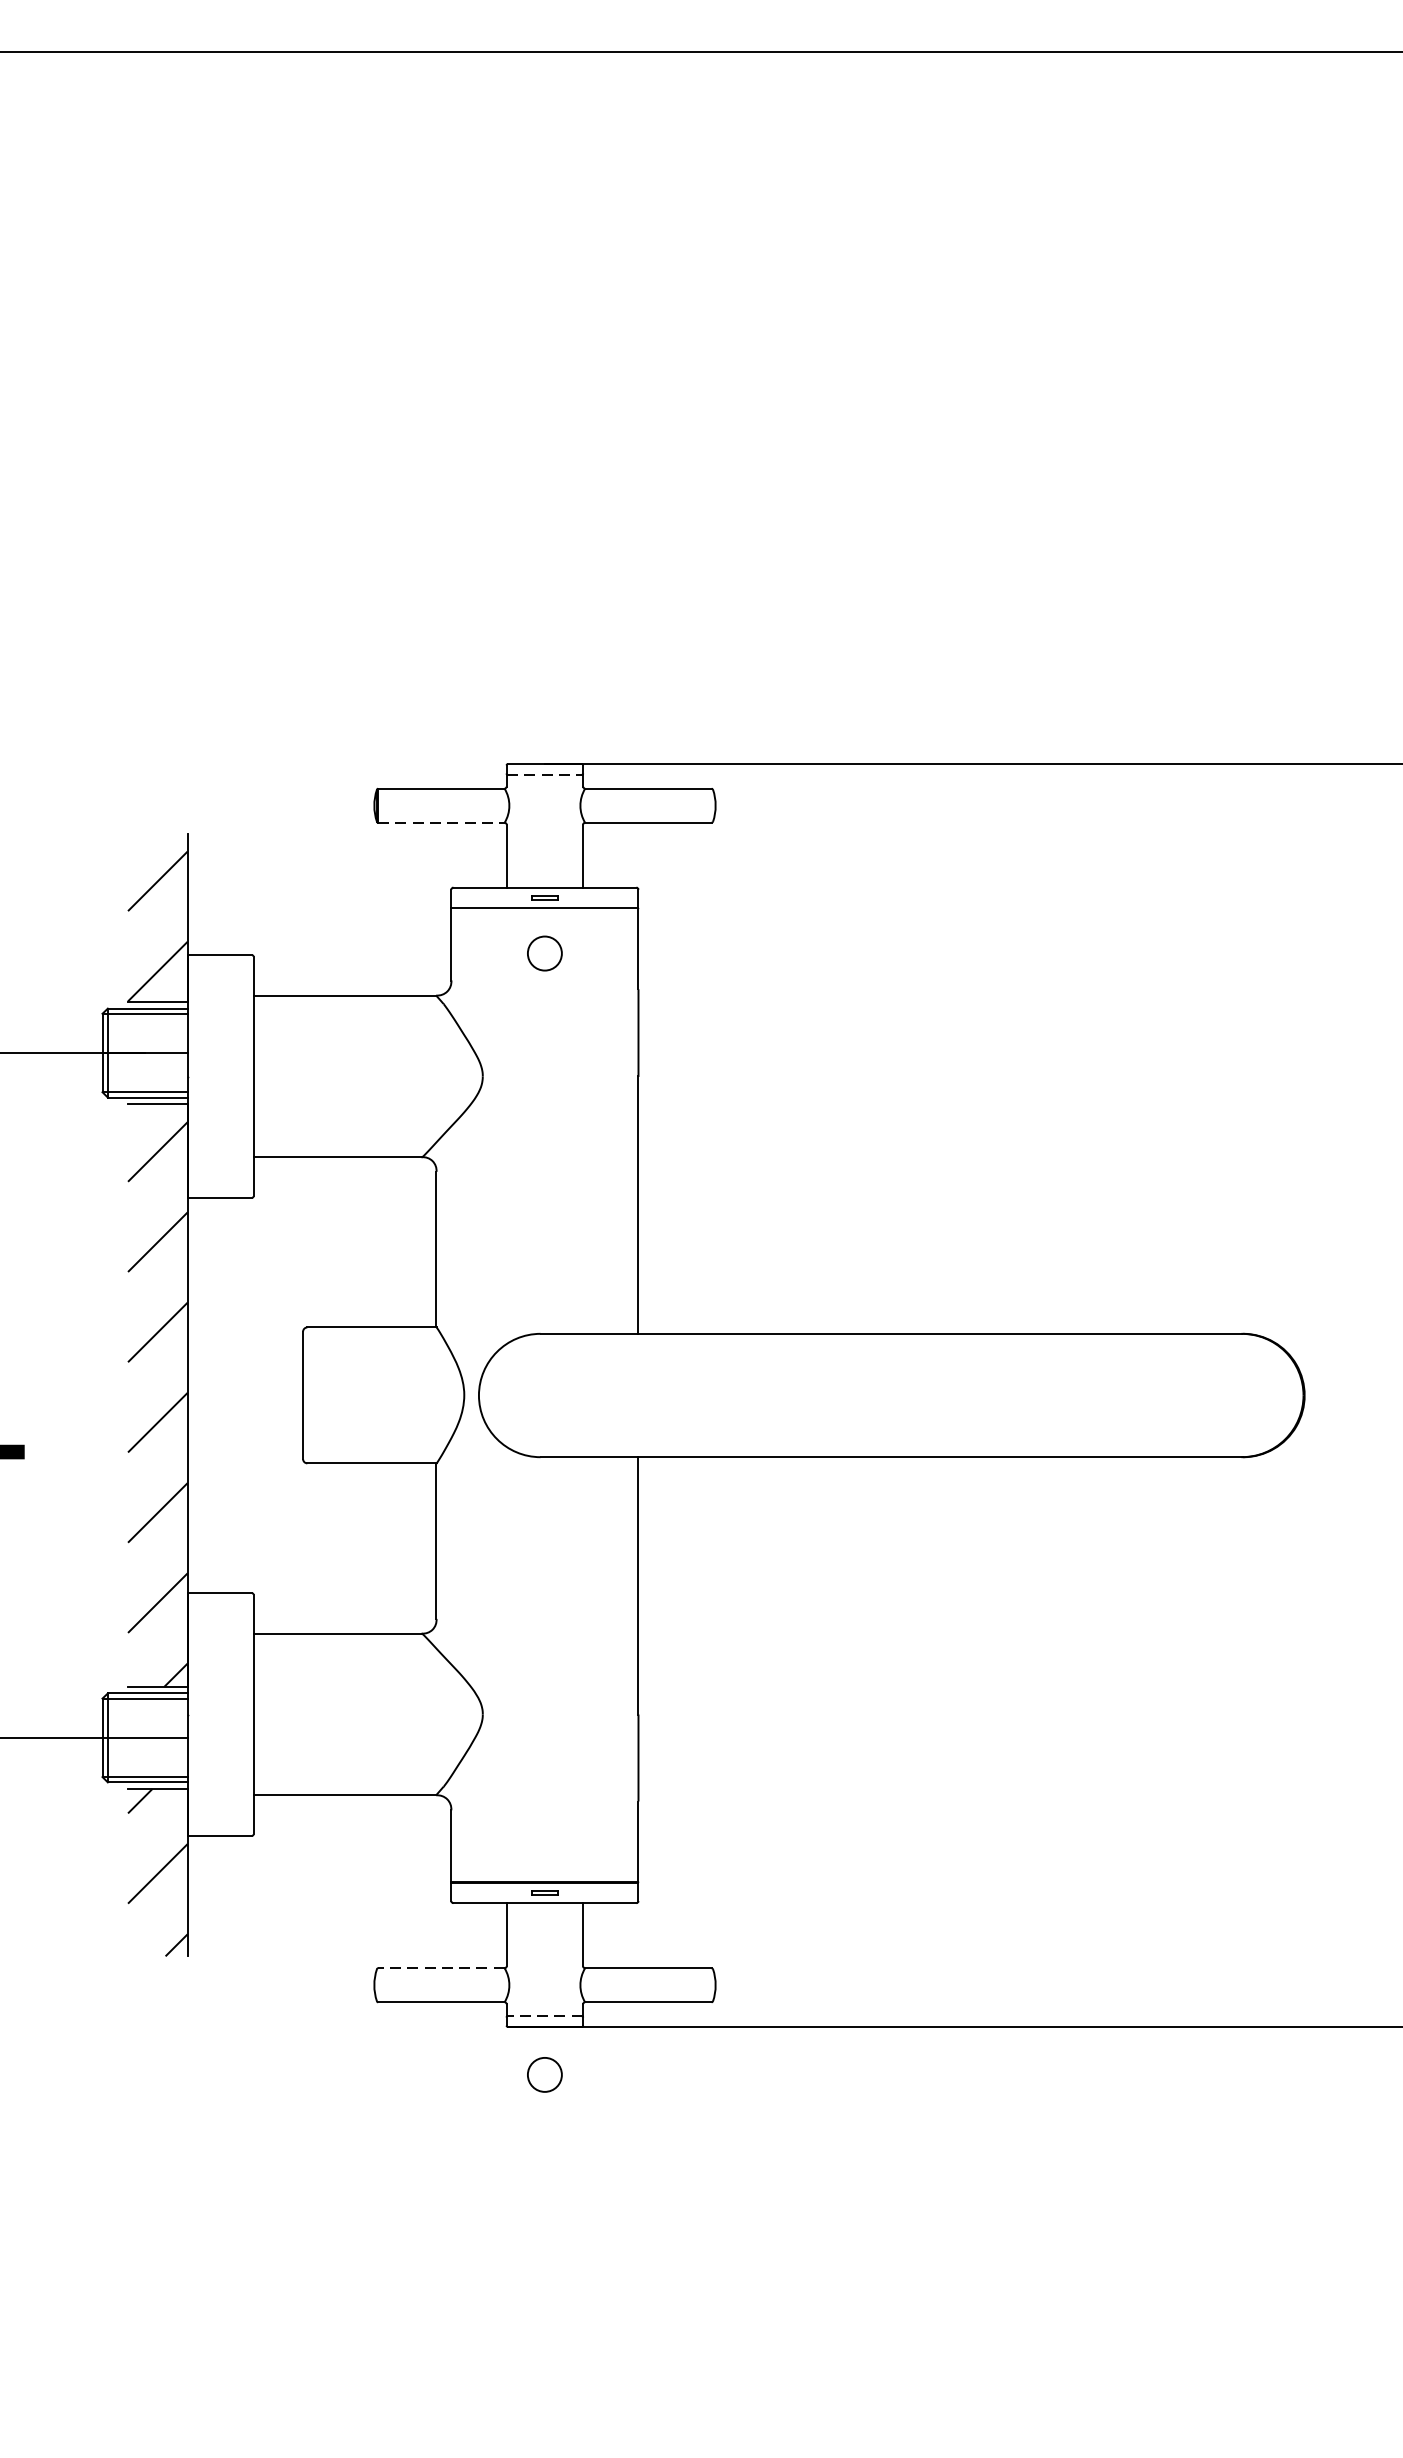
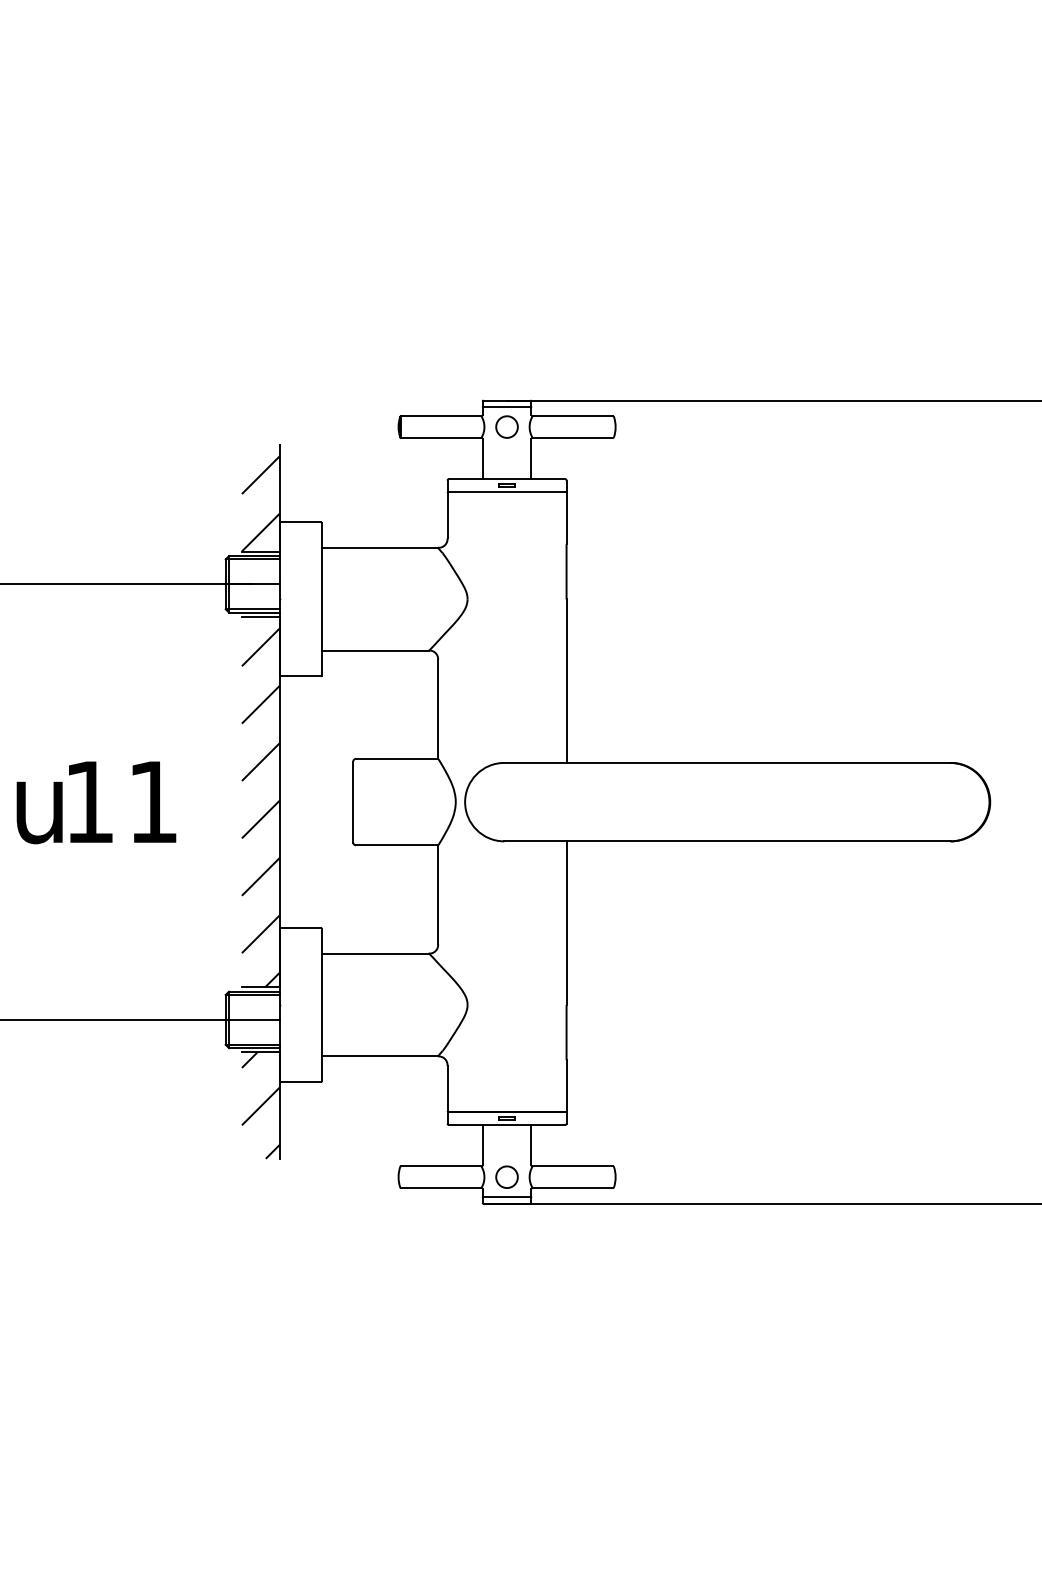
line: (545, 774) -> (507, 407), dashed -> solid
line: (441, 822) -> (441, 437), dashed -> solid
circle: (544, 952) -> (506, 426), moved
line: (440, 1968) -> (440, 1166), dashed -> solid
line: (544, 2015) -> (506, 1196), dashed -> solid
circle: (544, 2073) -> (506, 1176), moved

